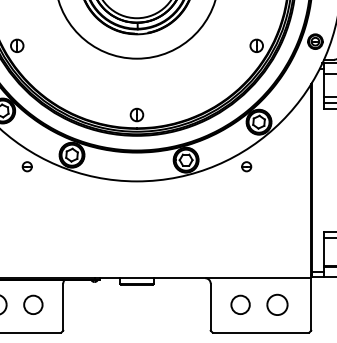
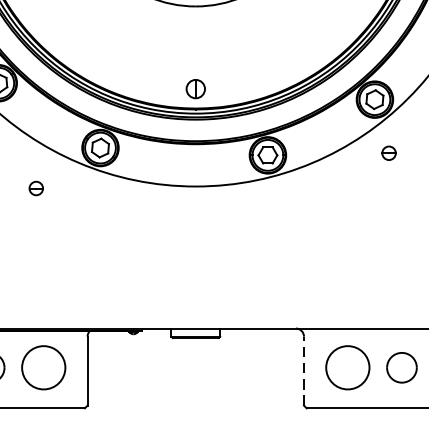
part: (26, 166) -> (35, 188), moved
part: (246, 166) -> (388, 152), moved
circle: (33, 304) -> (43, 367), size x1.6
circle: (240, 304) -> (347, 367), size x1.6
line: (210, 307) -> (303, 371), solid -> dashed

